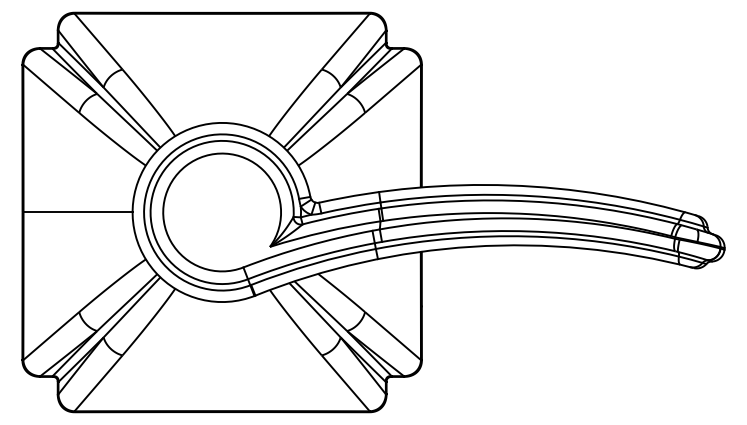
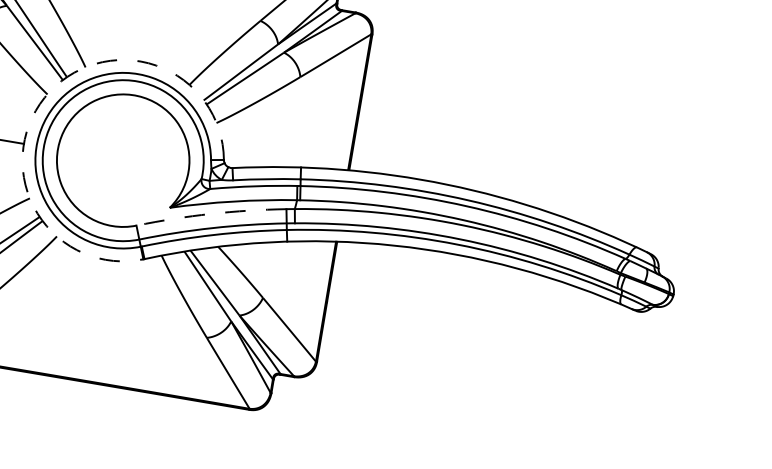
arc: (143, 168) -> (44, 97), solid -> dashed
arc: (307, 246) -> (211, 214), solid -> dashed

